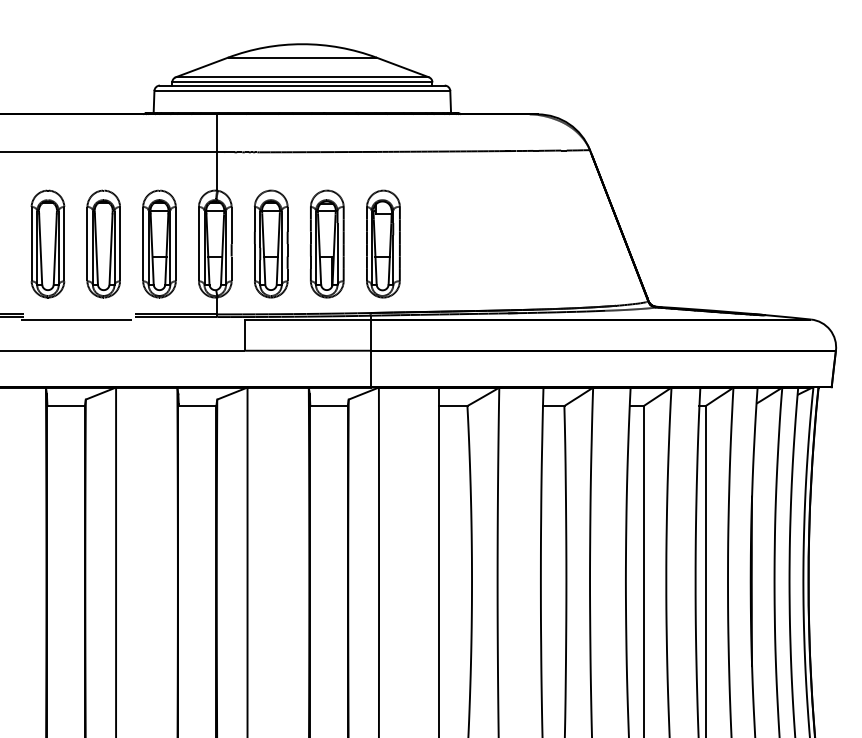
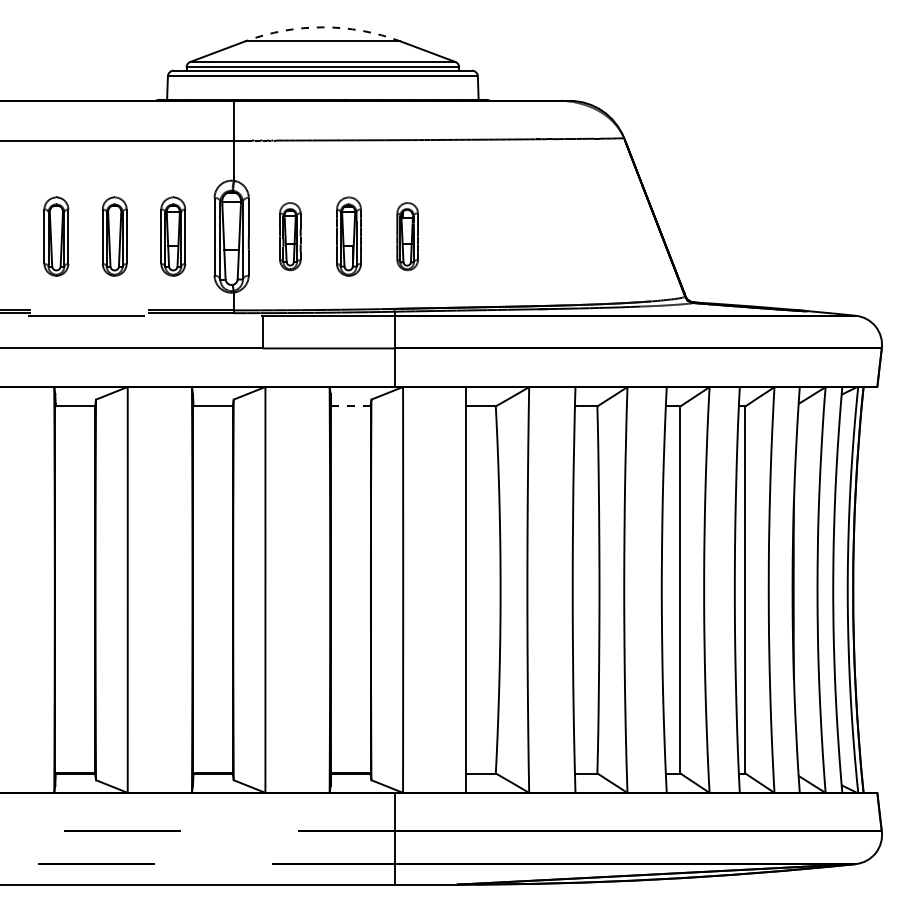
arc: (301, 44) -> (322, 27), solid -> dashed
part: (48, 243) -> (56, 236), size x0.7
part: (103, 243) -> (114, 236), size x0.7
part: (159, 243) -> (173, 236), size x0.7
part: (271, 243) -> (290, 236), size x0.6
part: (326, 243) -> (348, 236), size x0.7
part: (383, 243) -> (407, 236), size x0.6
line: (328, 406) -> (350, 406), solid -> dashed

